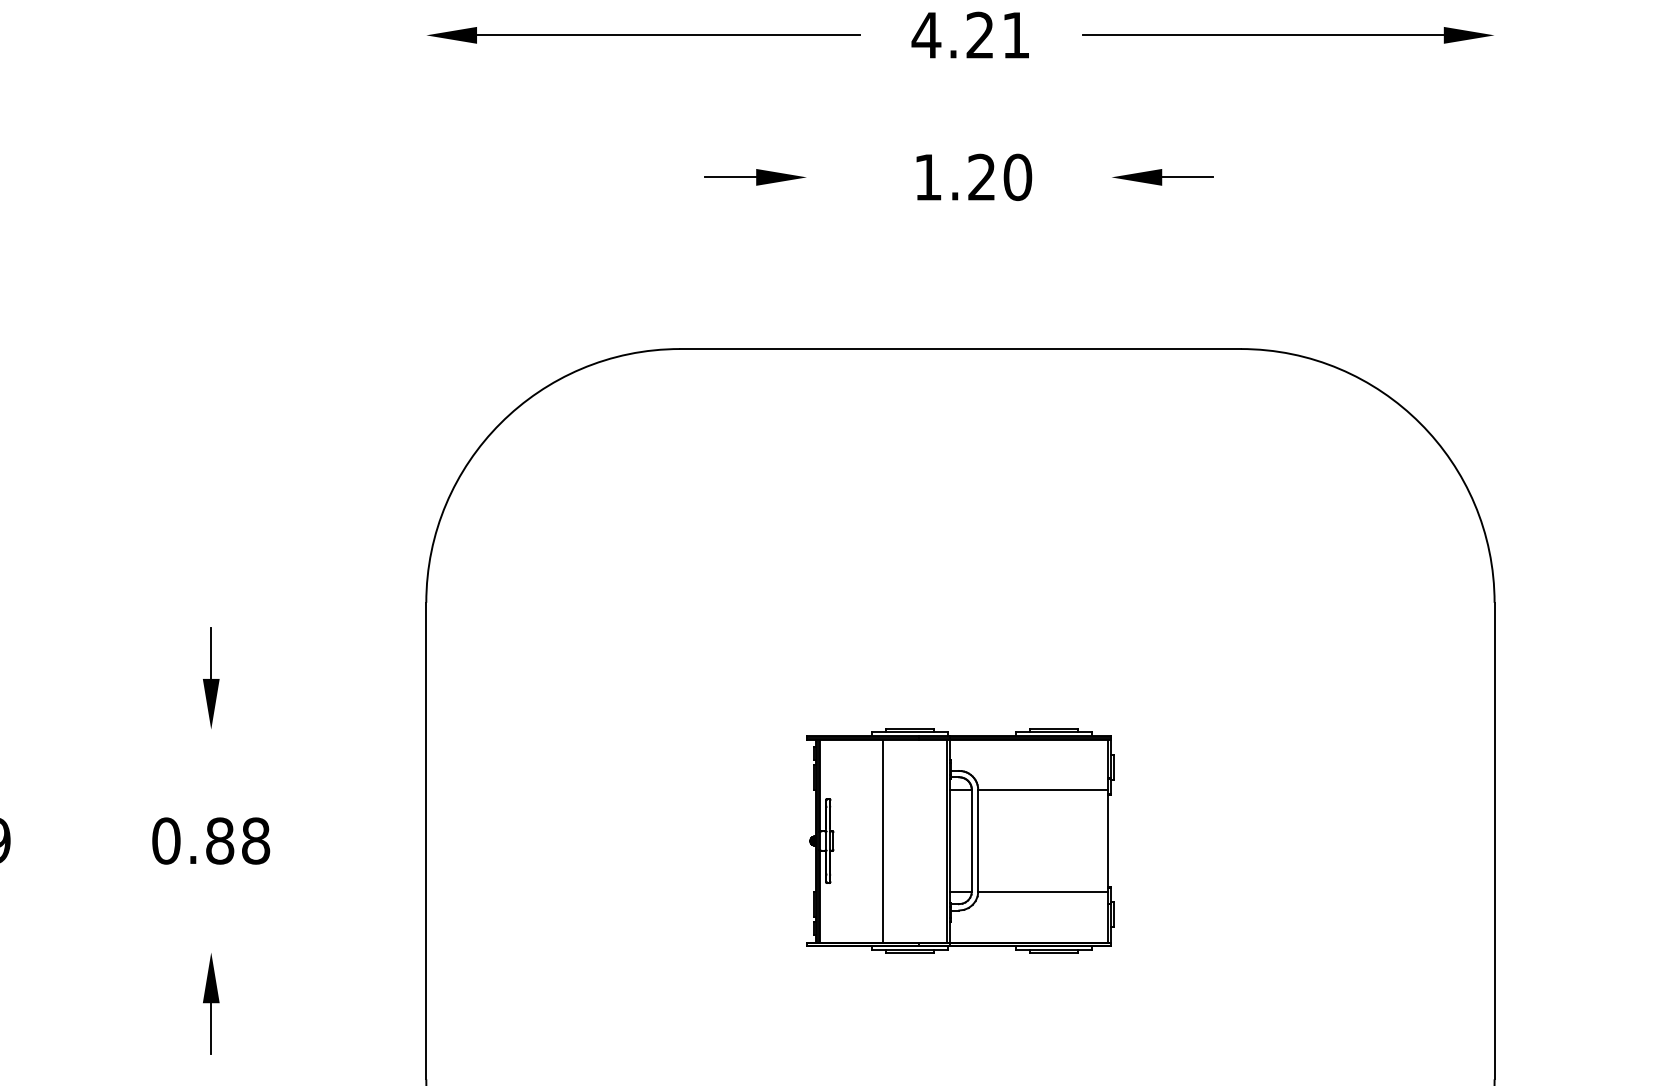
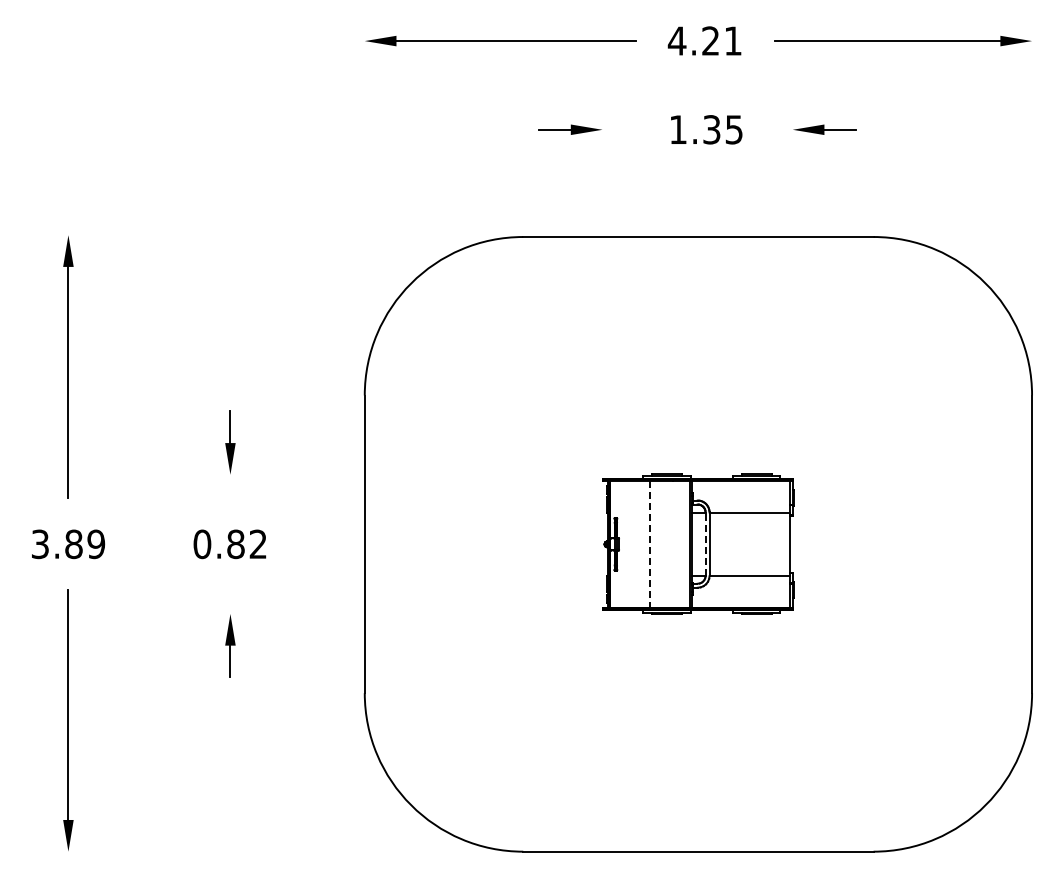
text: (1000, 176) -> (723, 129), 1.20 -> 1.35
text: (256, 841) -> (258, 544), 0.88 -> 0.82
line: (883, 841) -> (650, 544), solid -> dashed
line: (971, 841) -> (705, 544), solid -> dashed

